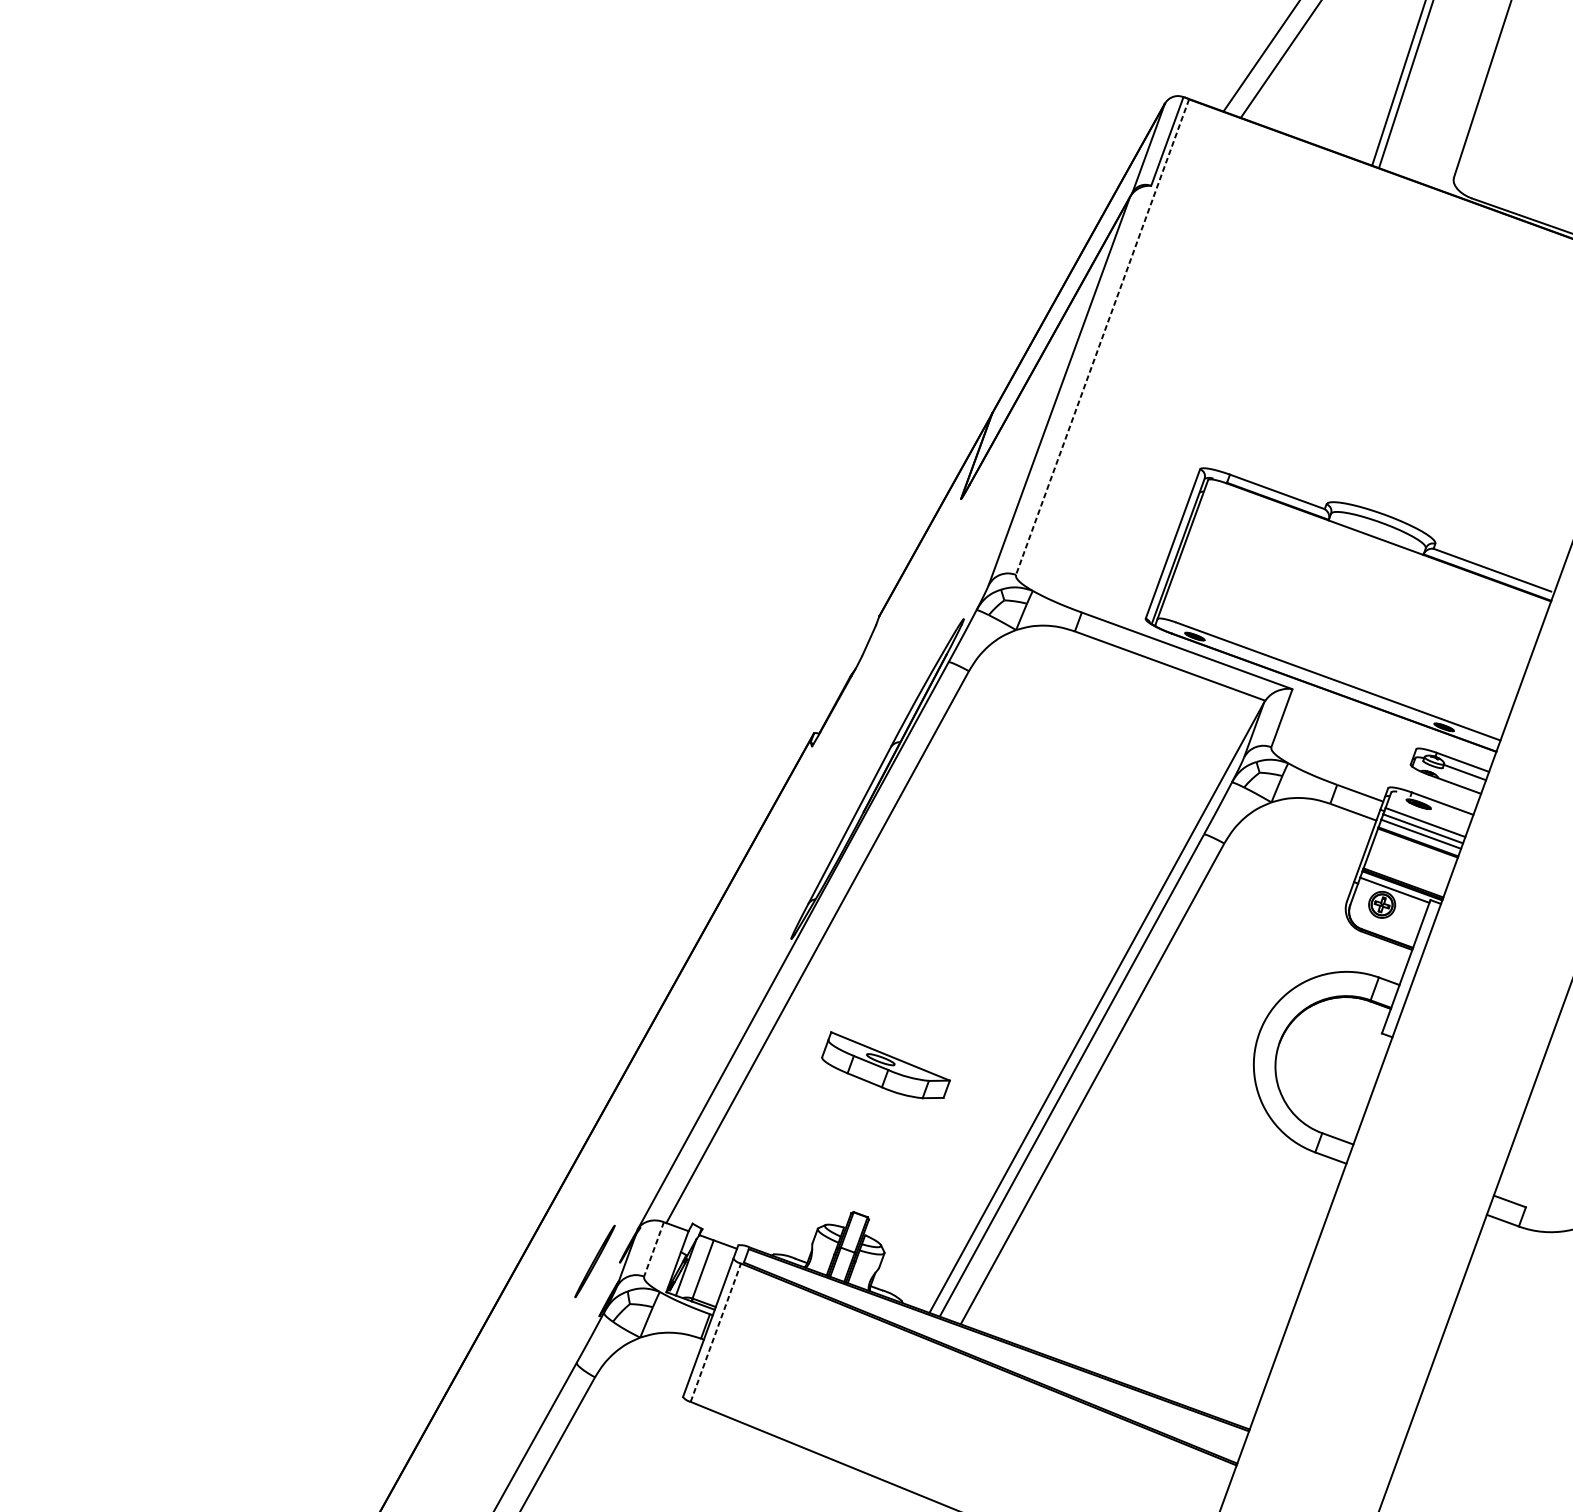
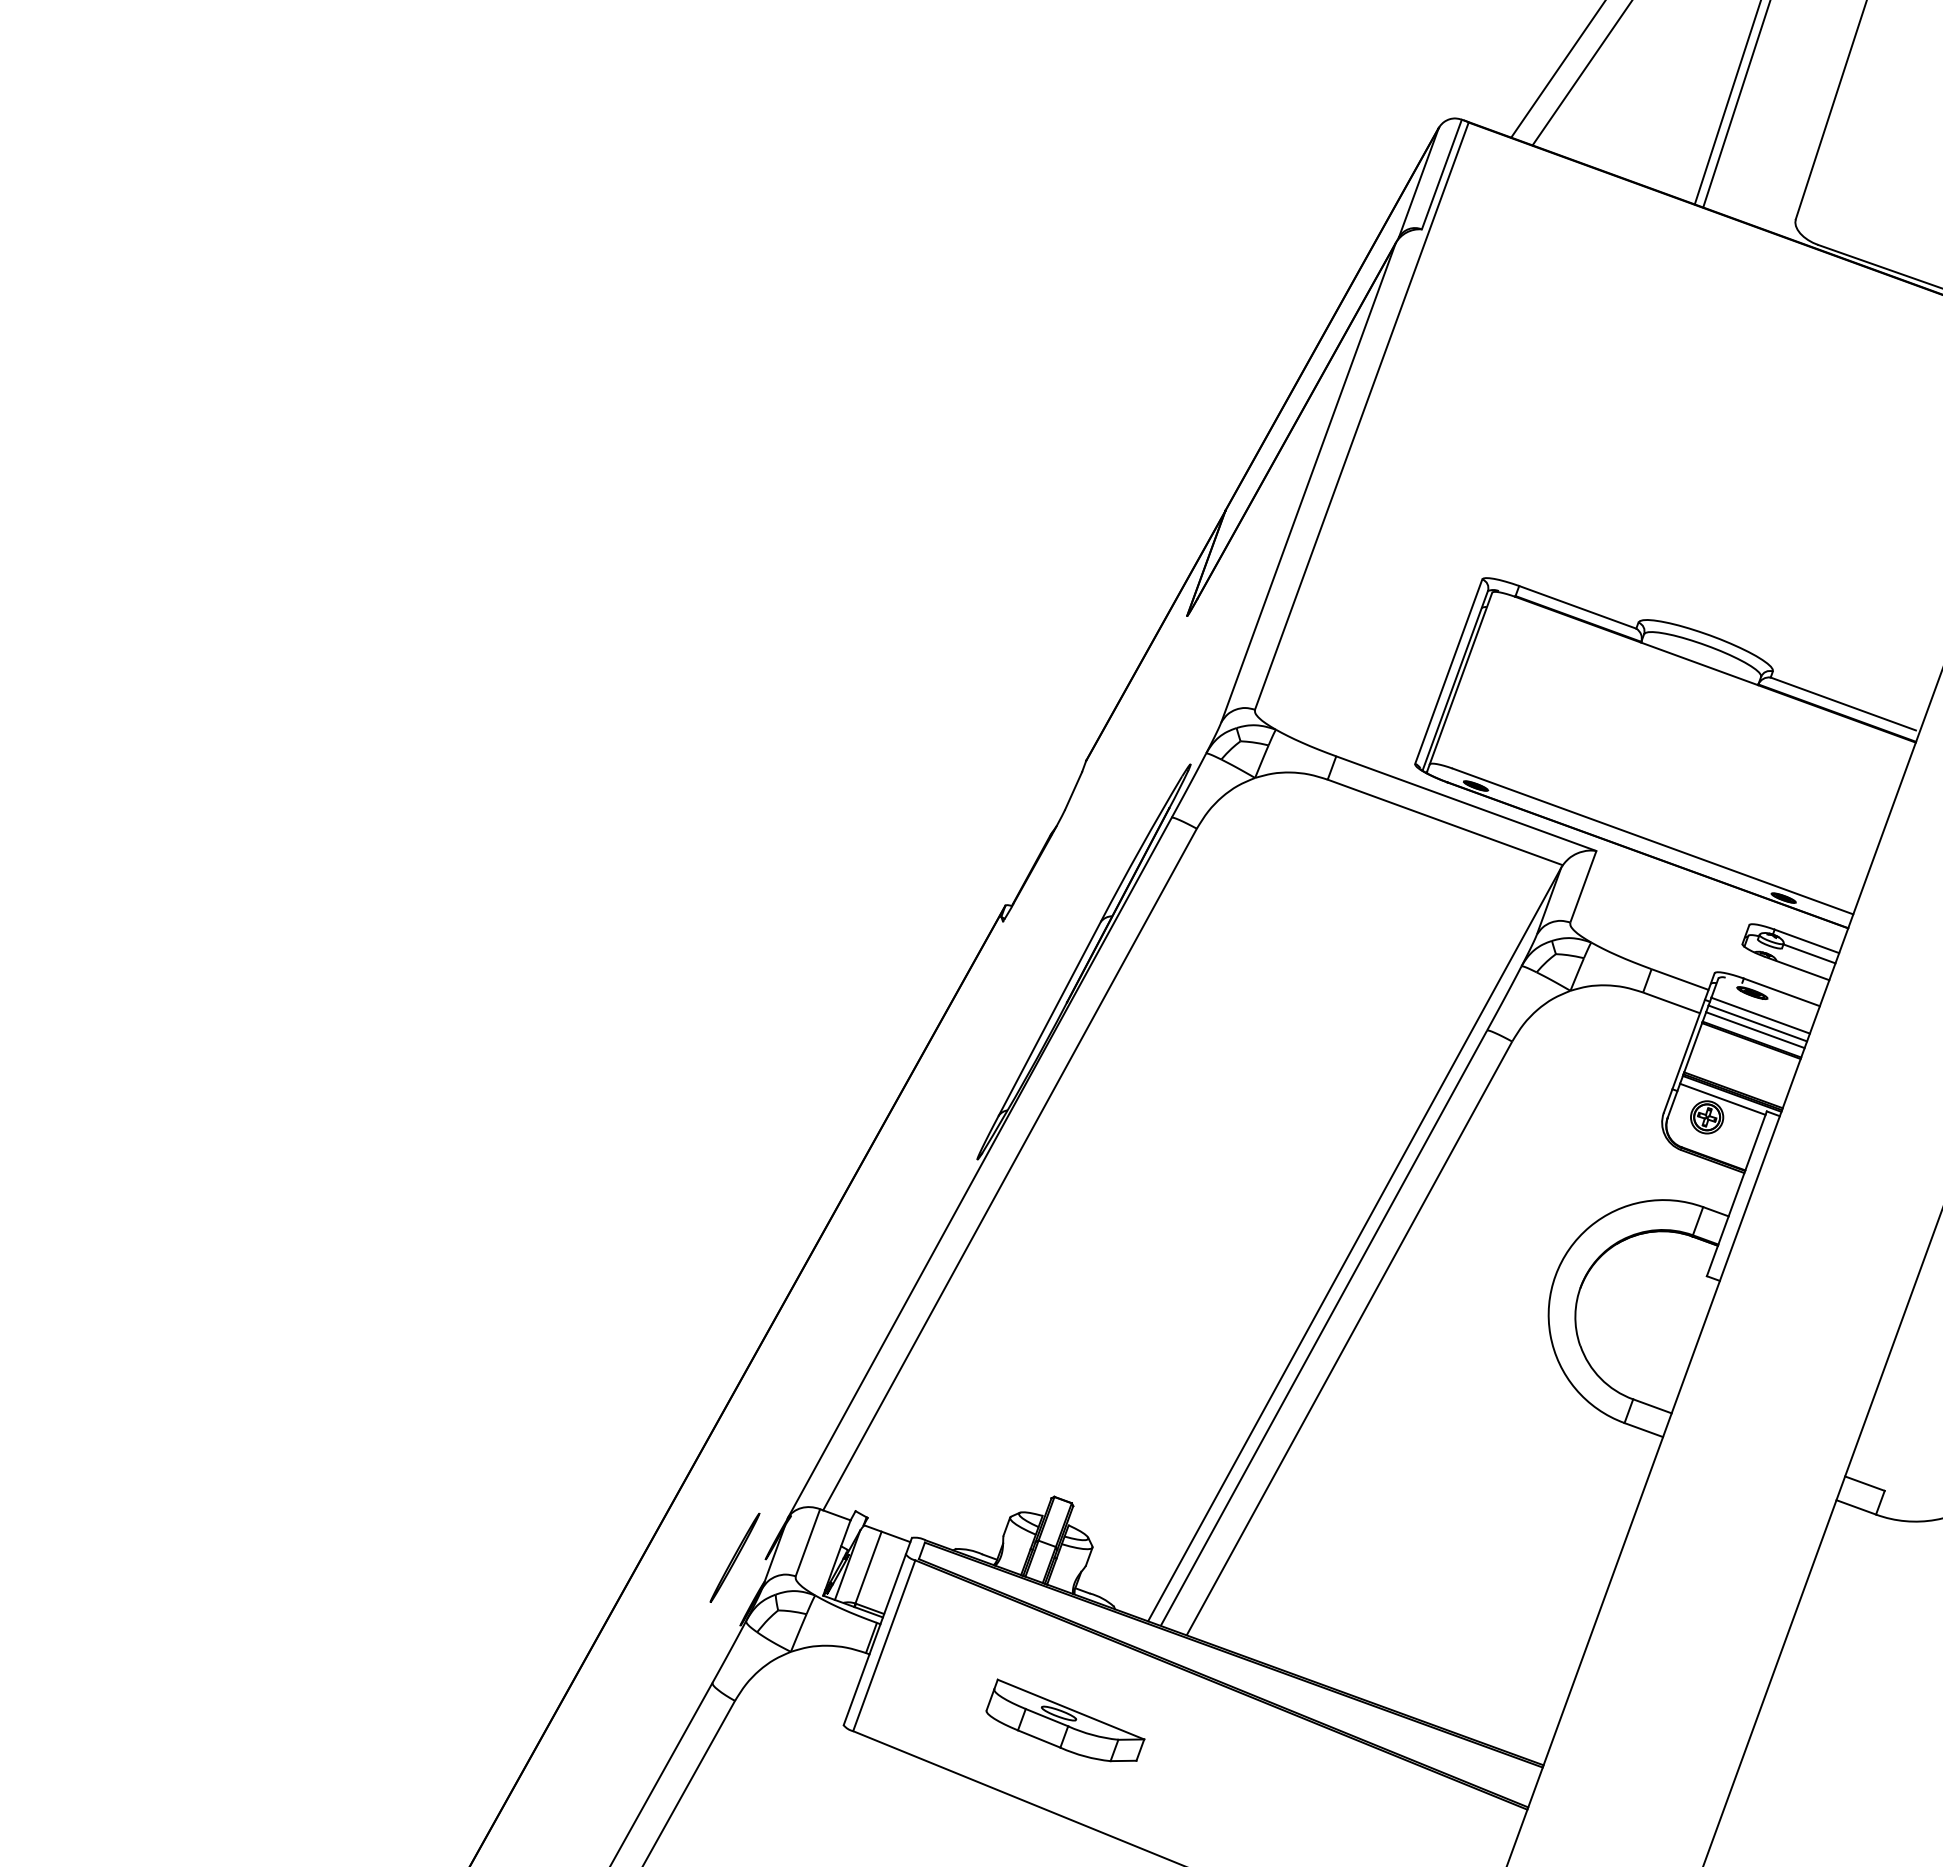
line: (1102, 337) -> (1361, 416), dashed -> solid
part: (886, 1065) -> (1065, 1720), moved
line: (653, 1249) -> (807, 1542), dashed -> solid
line: (716, 1332) -> (884, 1645), dashed -> solid

